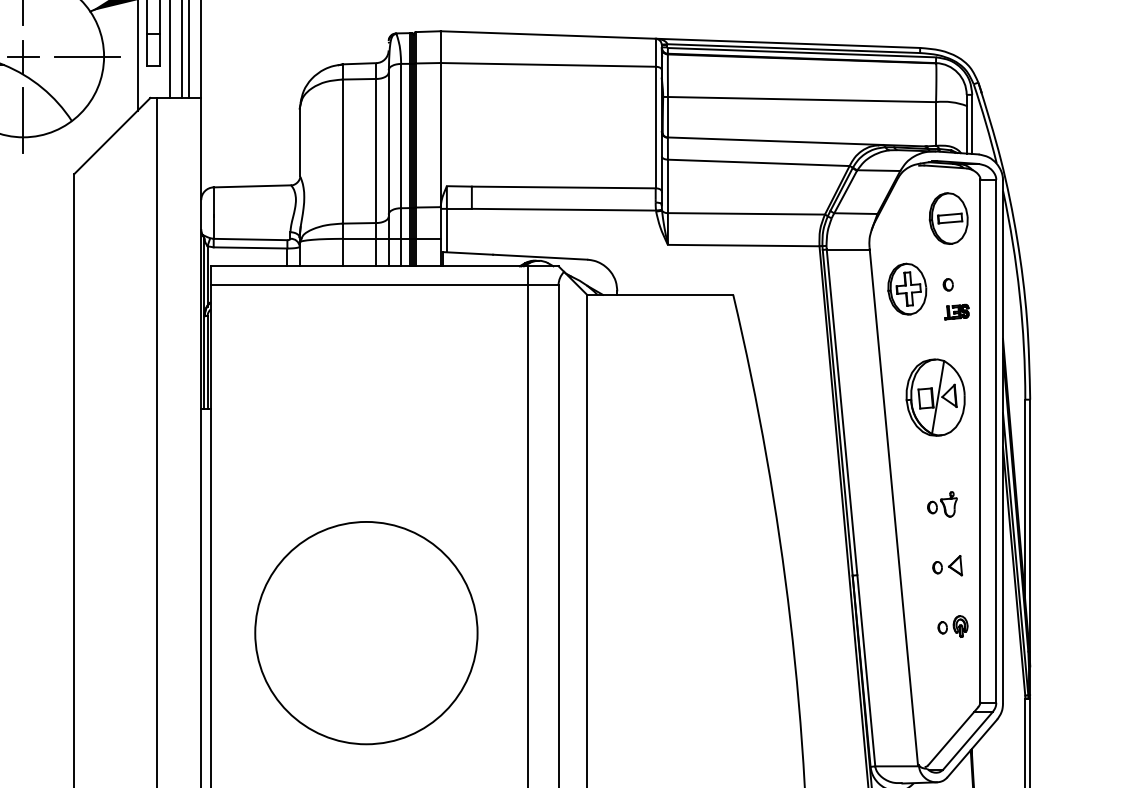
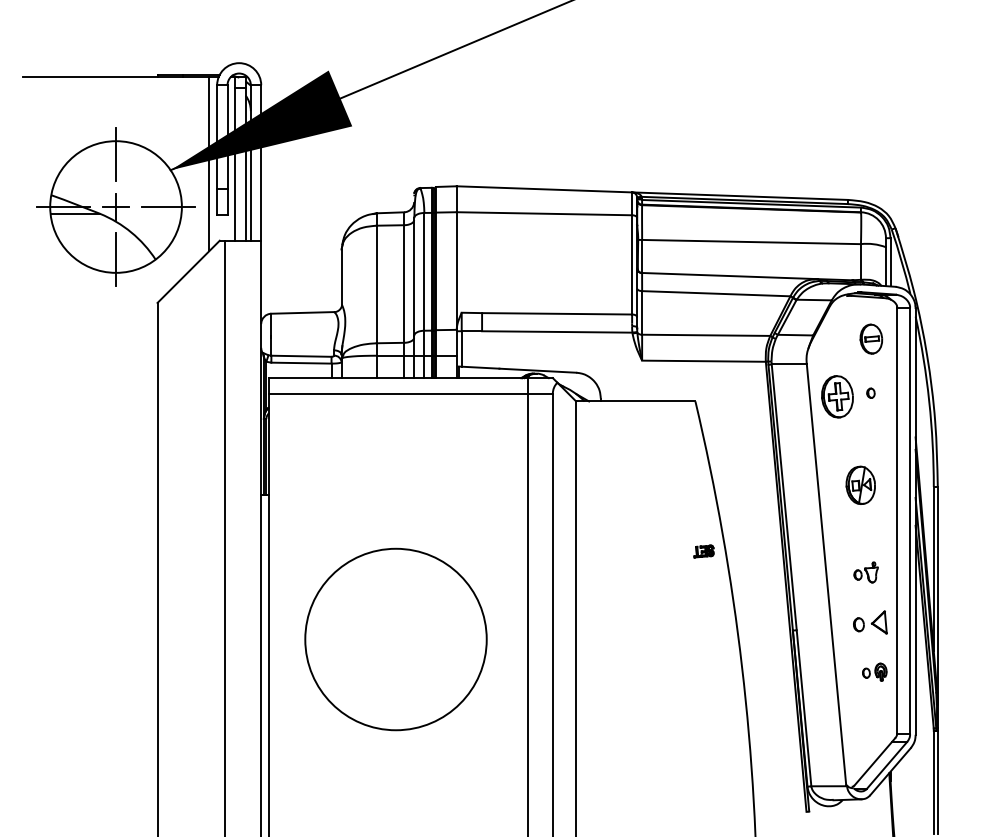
part: (948, 217) -> (871, 338), size x0.7
part: (956, 312) -> (703, 551), moved
part: (935, 397) -> (860, 485), size x0.6
part: (947, 565) -> (870, 622), size x1.4
circle: (365, 633) -> (395, 639), moved

